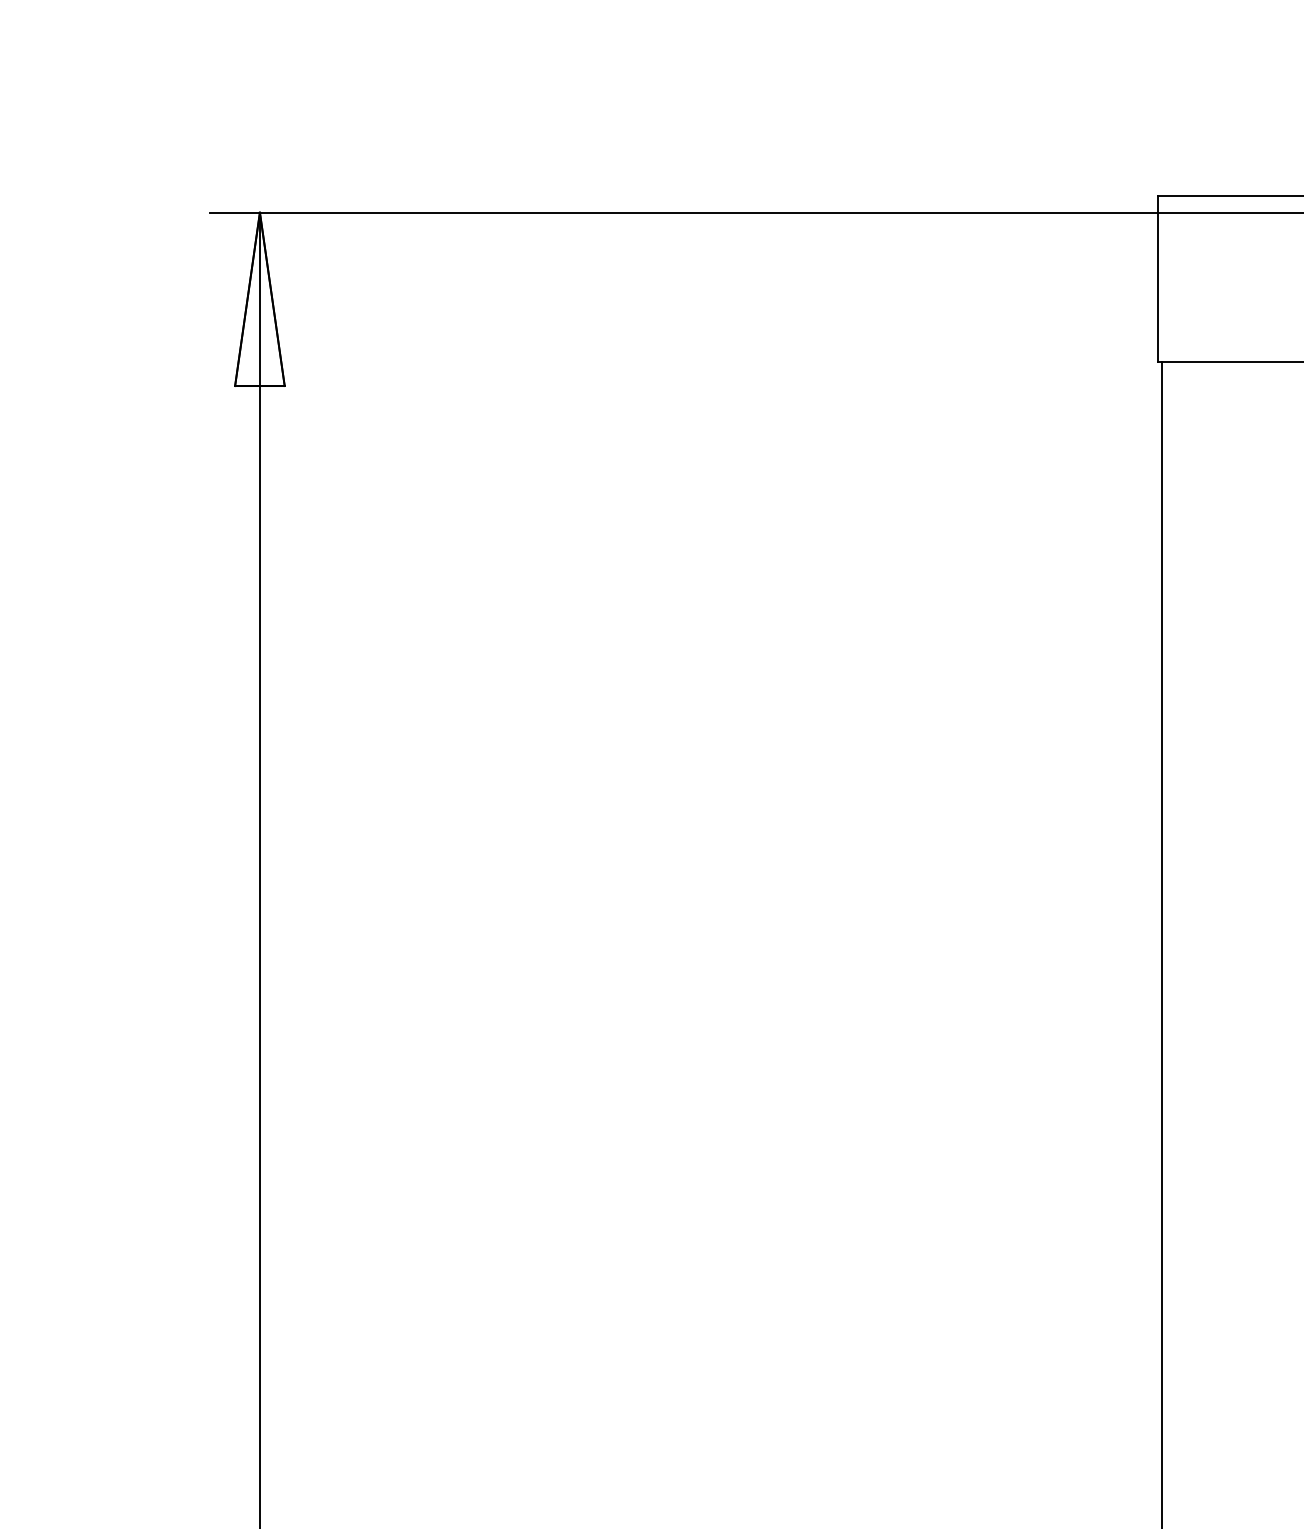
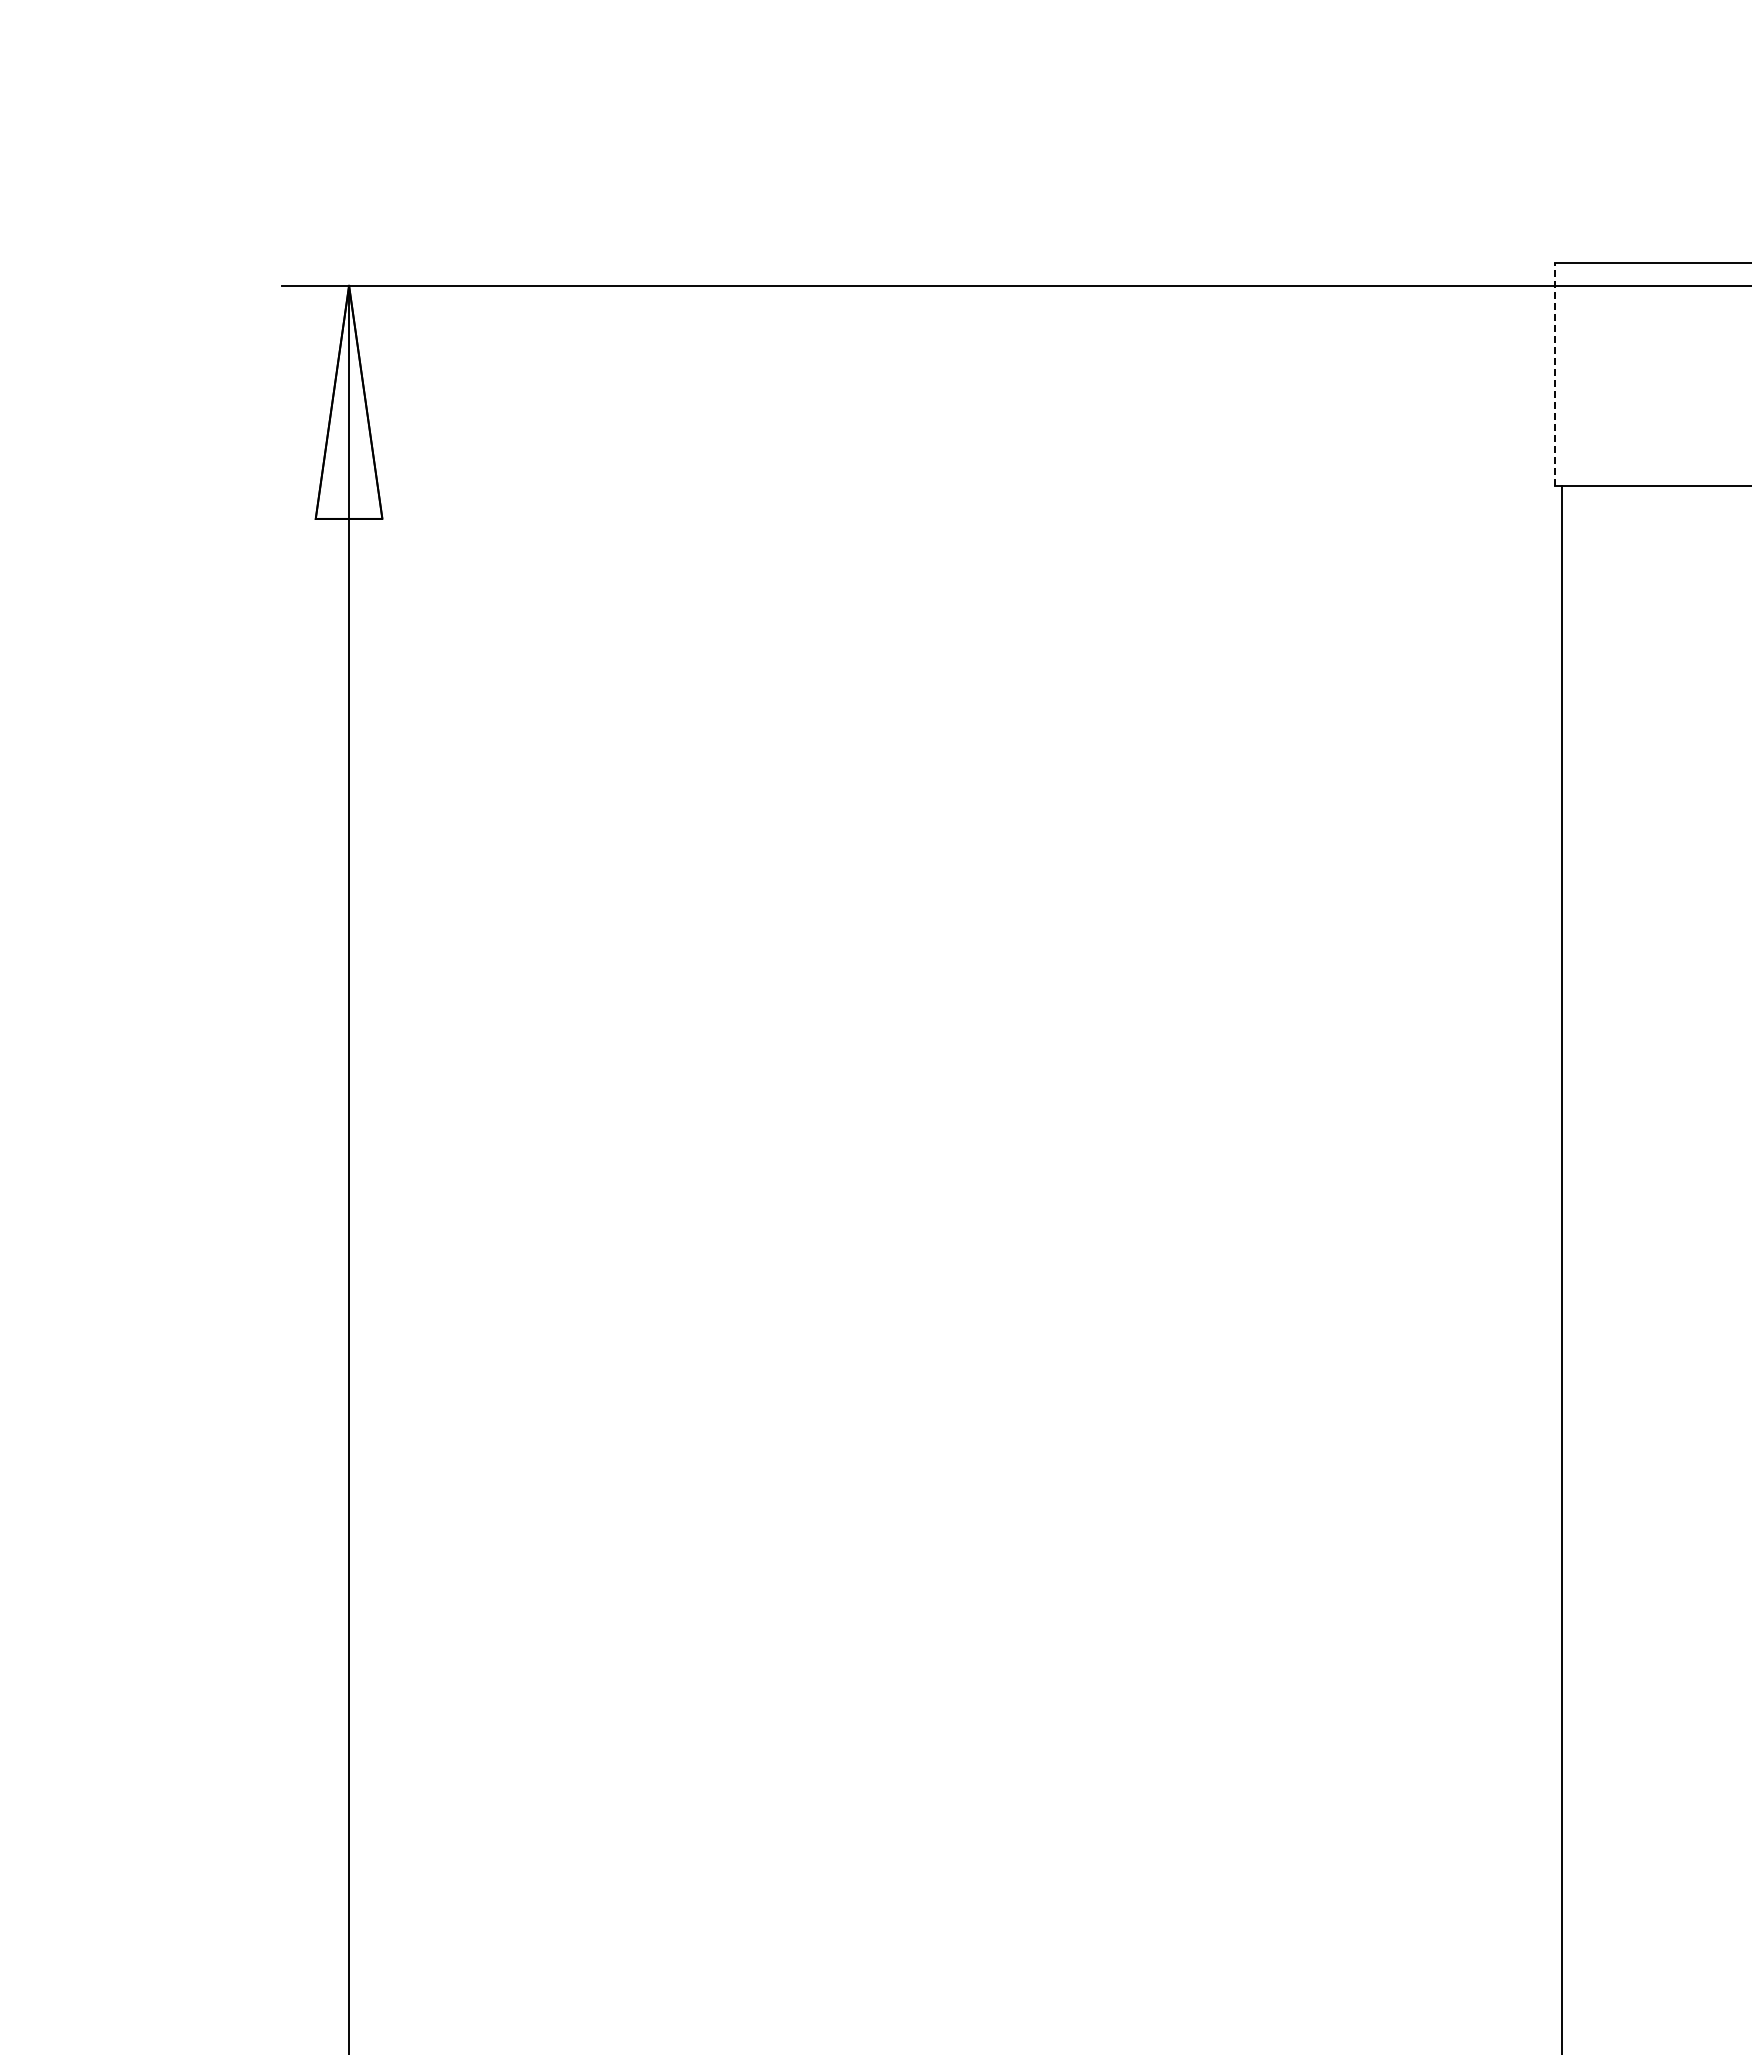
line: (1157, 278) -> (1555, 374), solid -> dashed

